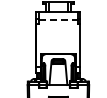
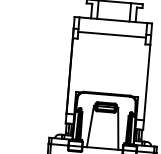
line: (58, 20) -> (112, 35), dashed -> solid

